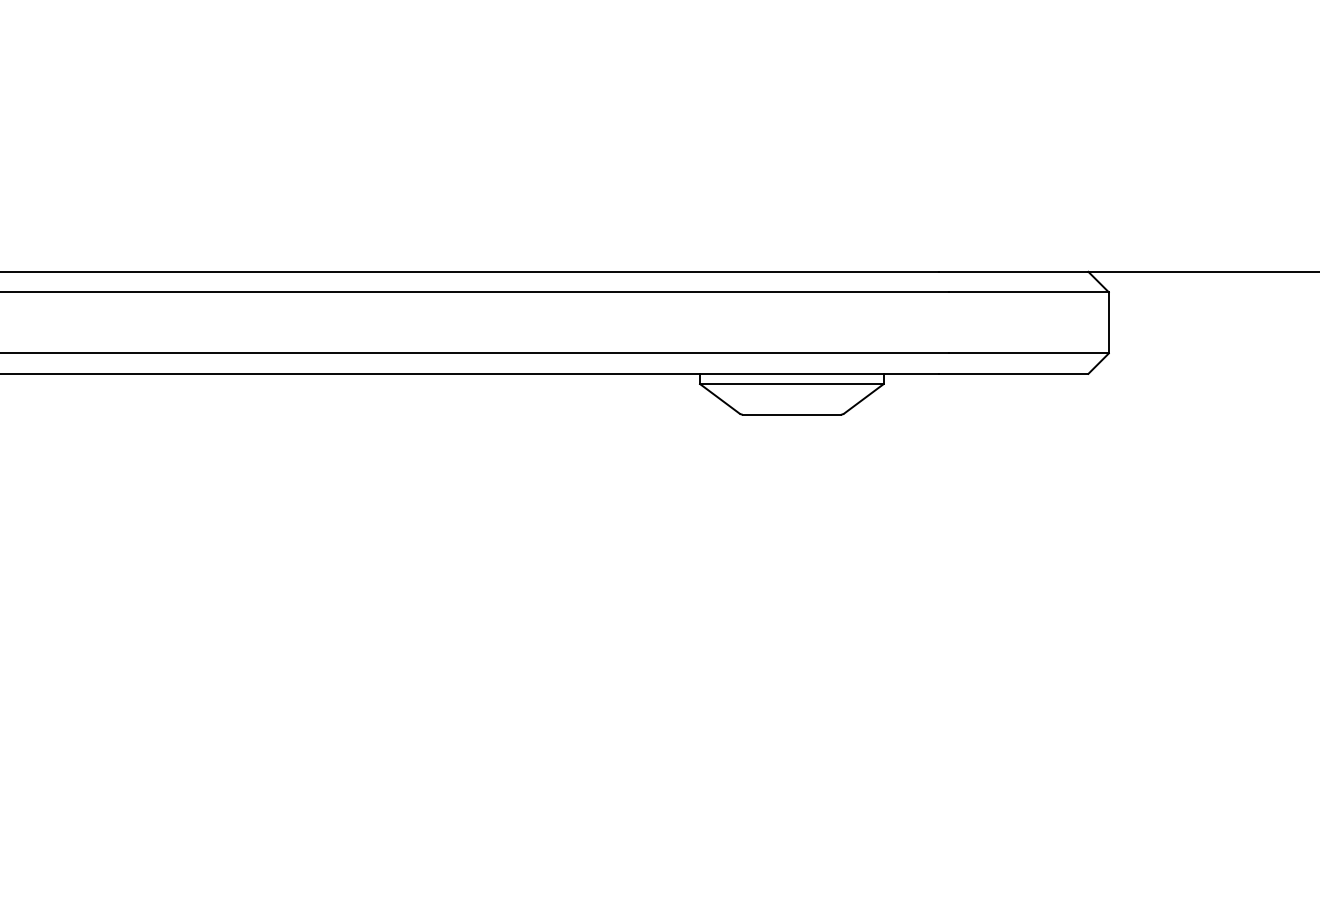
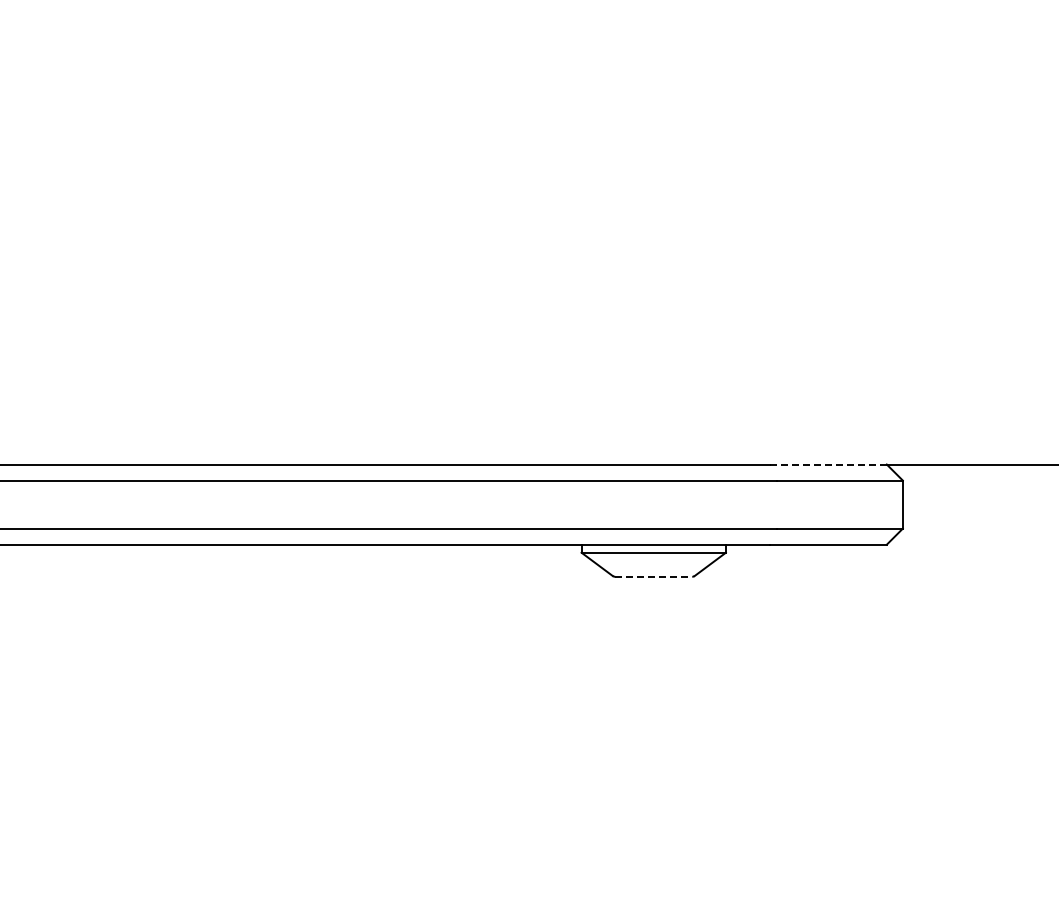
line: (1014, 271) -> (828, 464), solid -> dashed
line: (792, 414) -> (654, 576), solid -> dashed

